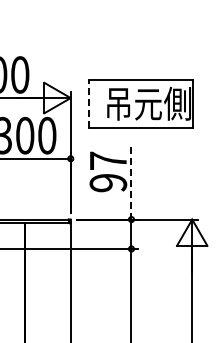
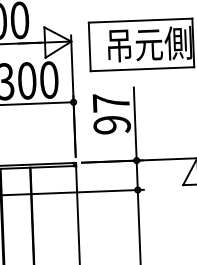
line: (88, 103) -> (89, 46), dashed -> solid
line: (131, 182) -> (135, 123), dashed -> solid

